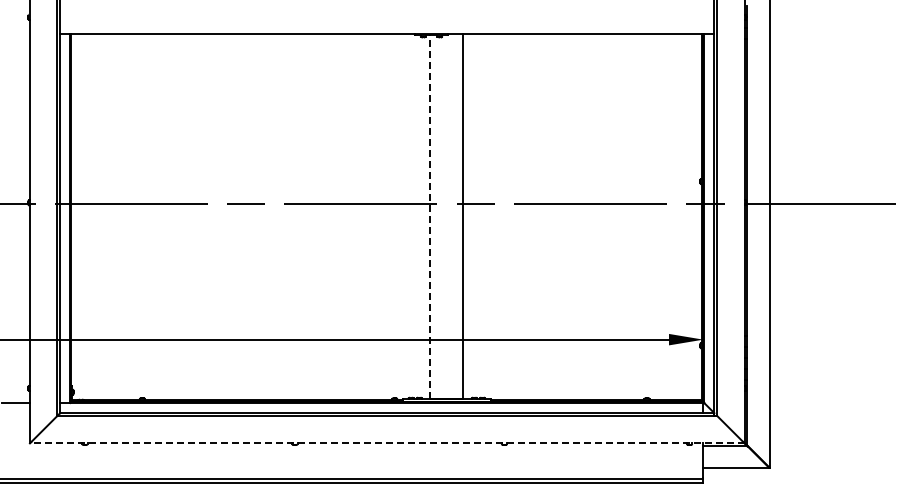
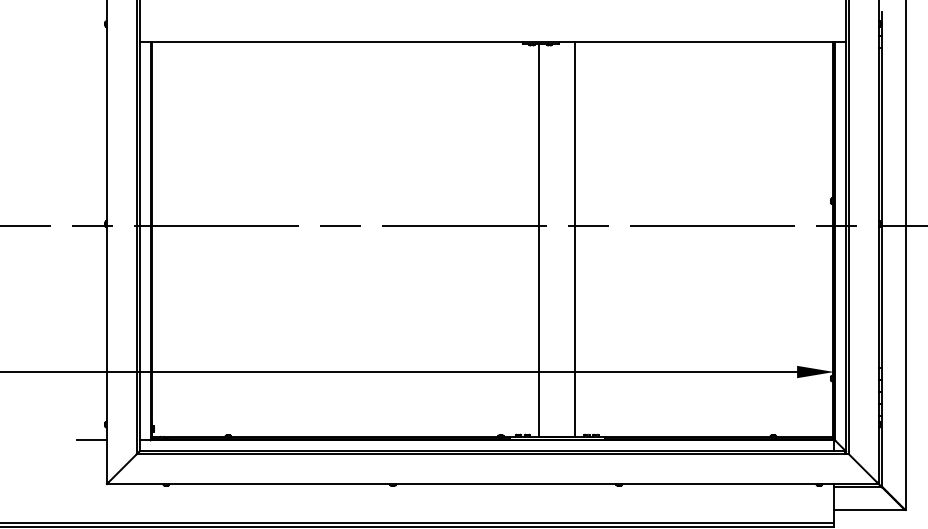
line: (430, 217) -> (539, 240), dashed -> solid
line: (386, 443) -> (491, 484), dashed -> solid

